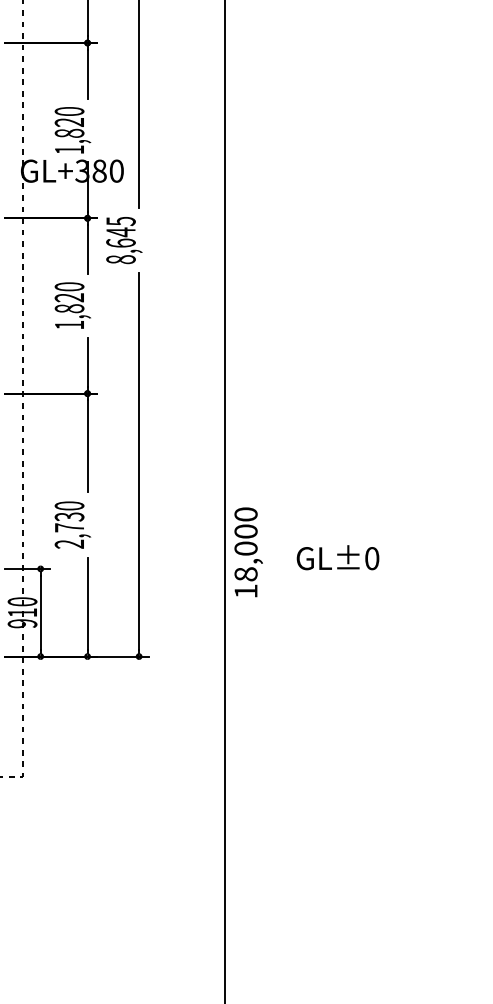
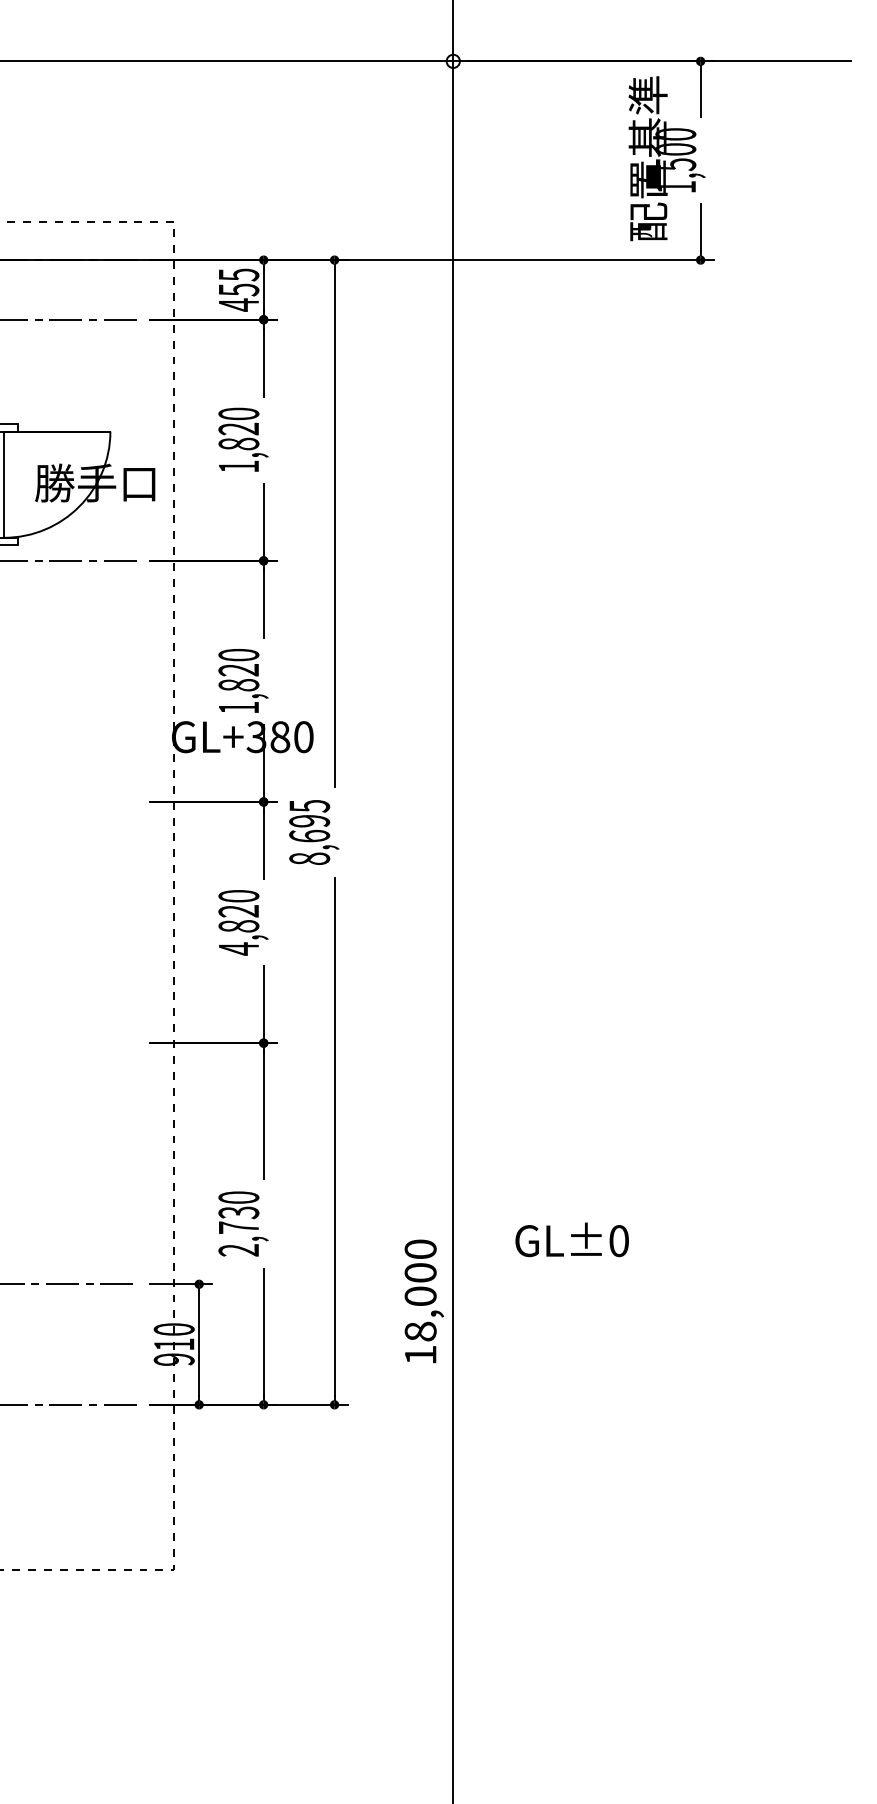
text: (120, 232) -> (309, 821), 8,645 -> 8,695
text: (69, 324) -> (238, 948), 1,820 -> 4,820
text: (248, 552) -> (423, 1301), moved
text: (337, 557) -> (571, 1239), moved

